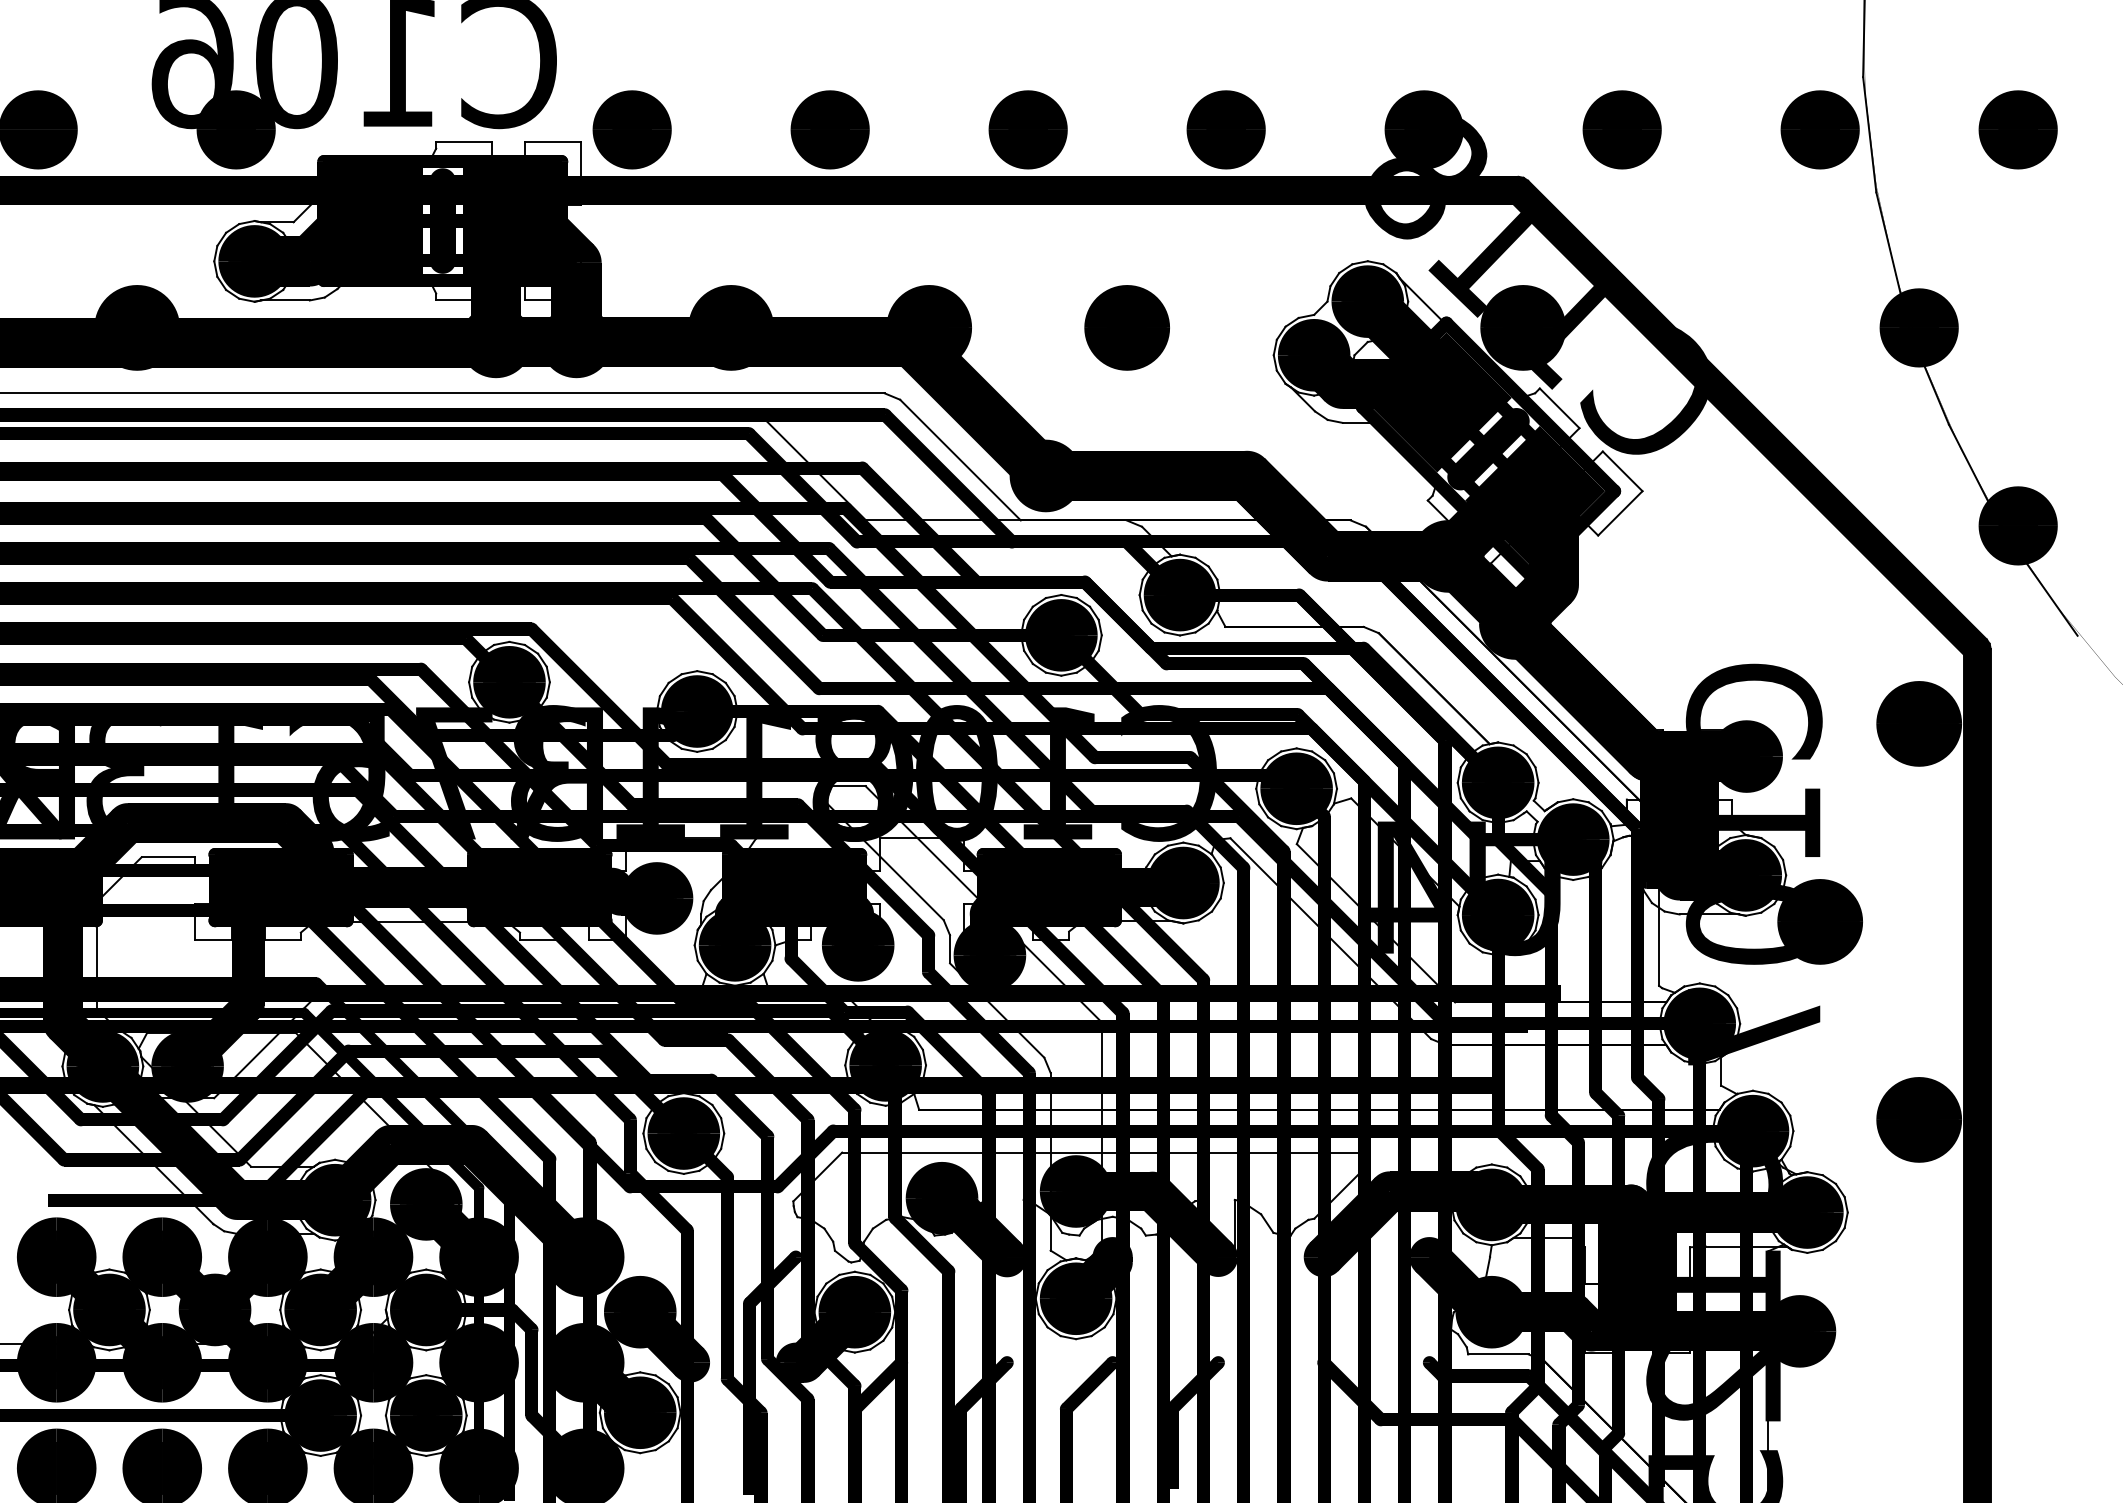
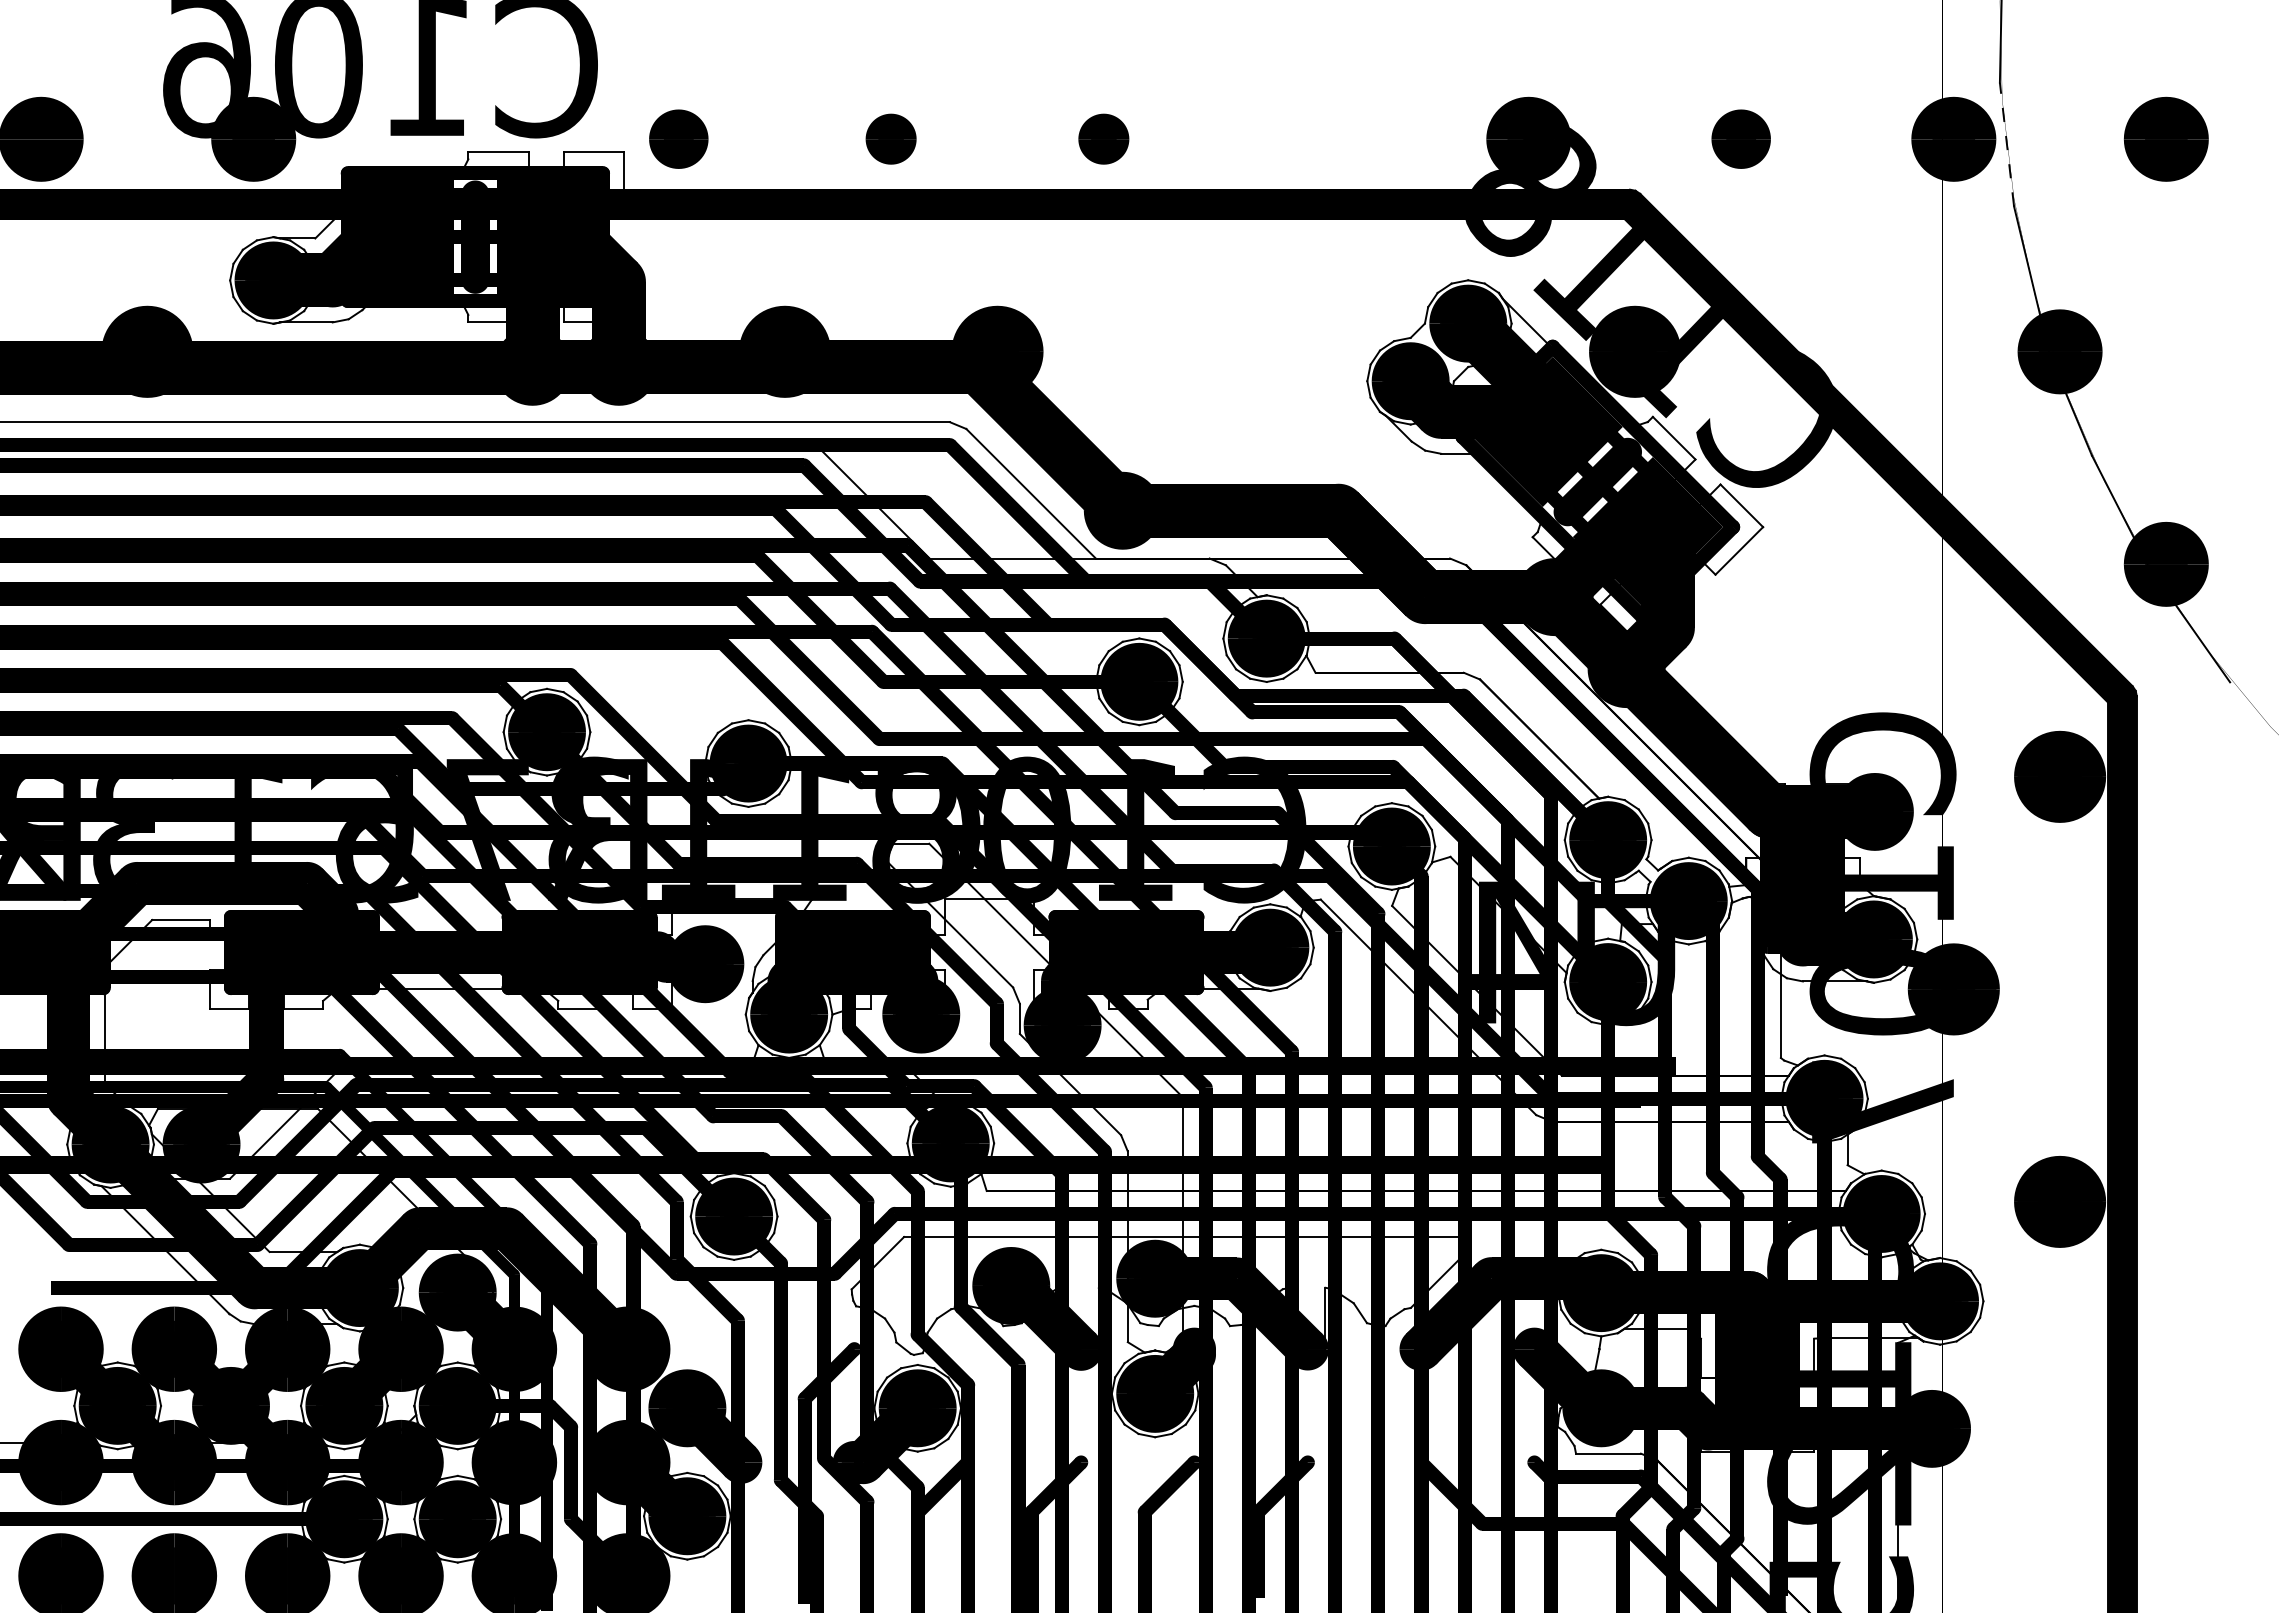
part: (631, 129) -> (678, 138), size x0.7
part: (829, 129) -> (890, 138), size x0.6
part: (1027, 129) -> (1103, 138), size x0.6
part: (1225, 129) -> (1315, 138), removed
part: (1621, 129) -> (1740, 138), size x0.7
line: (1869, 134) -> (2006, 144), solid -> dashed
part: (1126, 327) -> (1209, 351), removed

